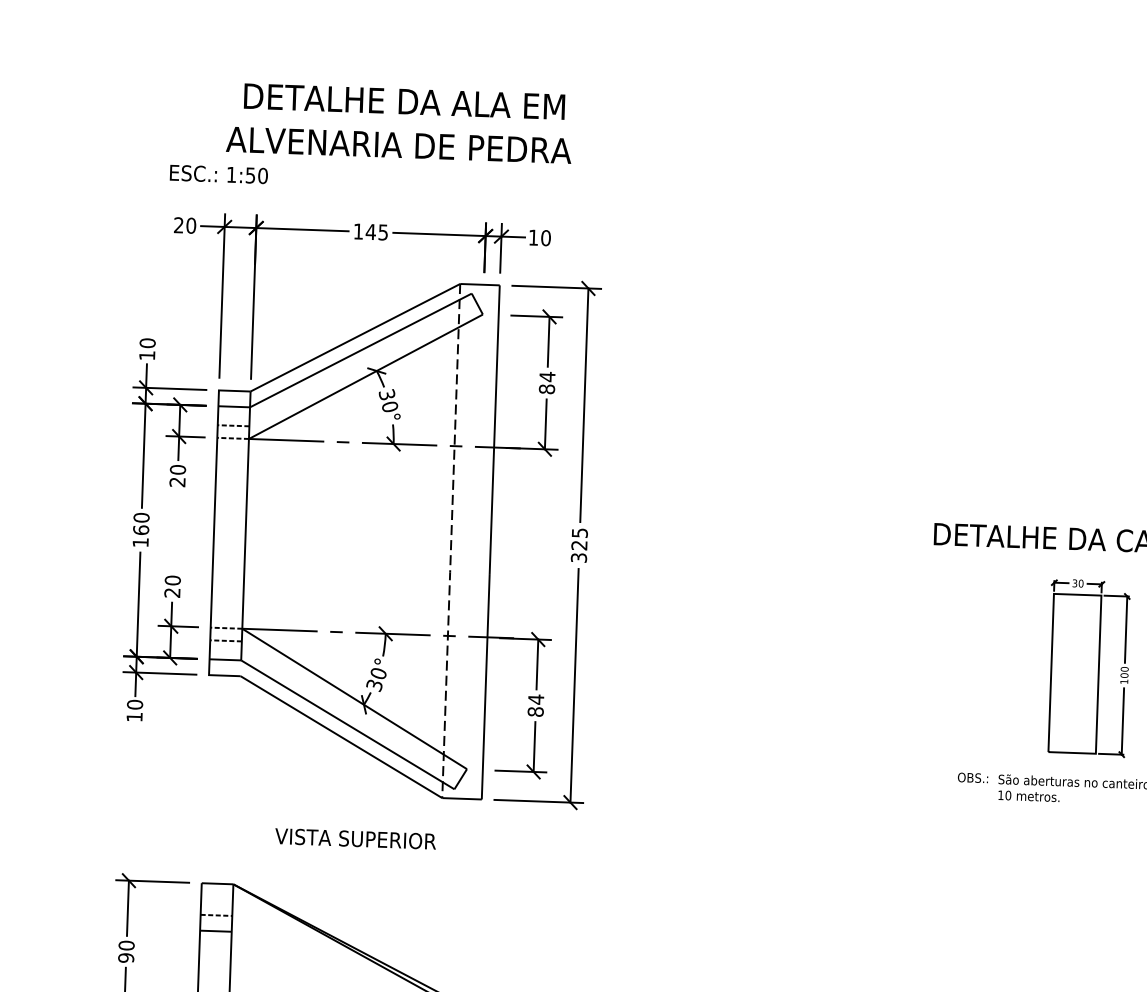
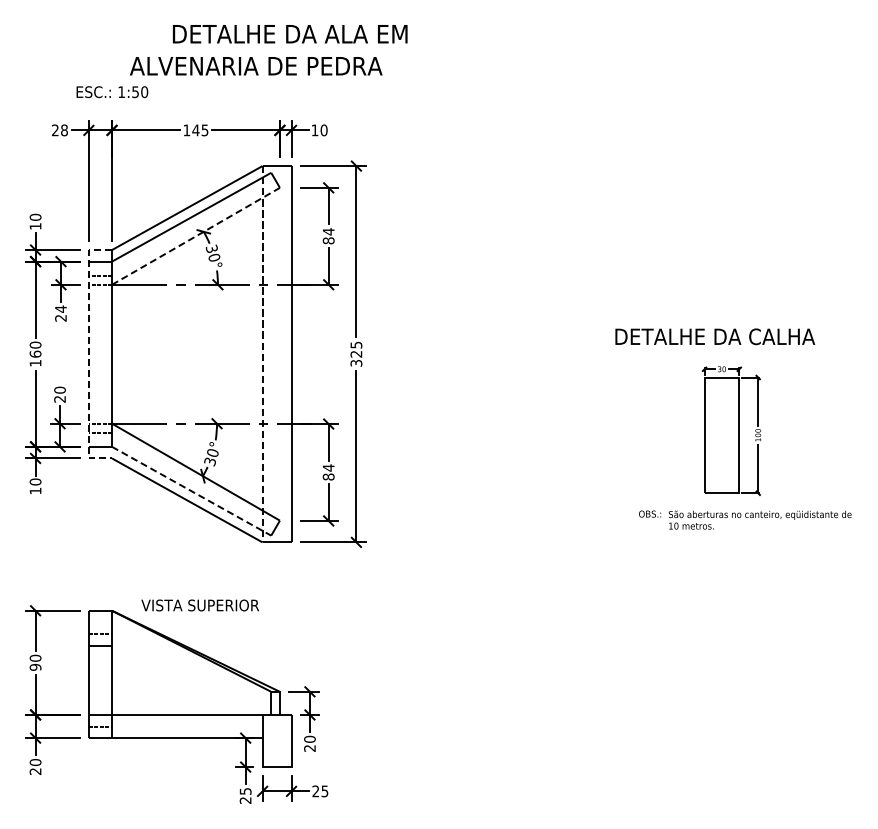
text: (404, 102) -> (290, 34), moved
text: (399, 145) -> (256, 66), moved
text: (219, 174) -> (112, 92), moved
text: (191, 225) -> (64, 130), 20 -> 28
line: (366, 377) -> (196, 236), solid -> dashed
text: (177, 468) -> (60, 308), 20 -> 24
line: (213, 533) -> (88, 354), solid -> dashed
line: (348, 725) -> (192, 491), solid -> dashed
text: (354, 838) -> (199, 605), moved

